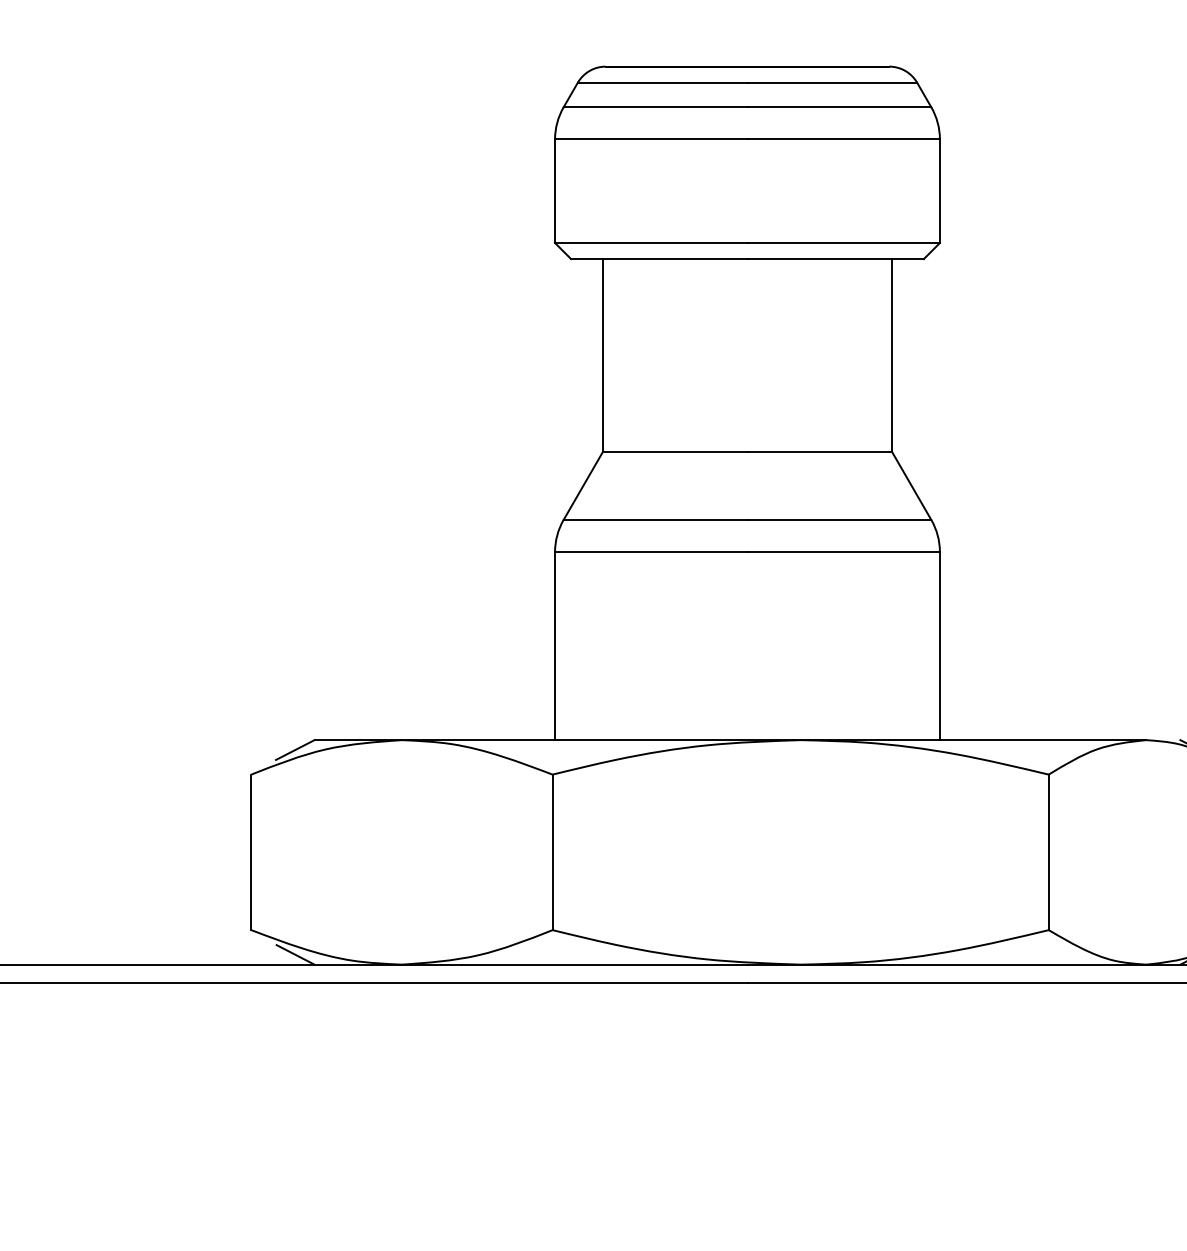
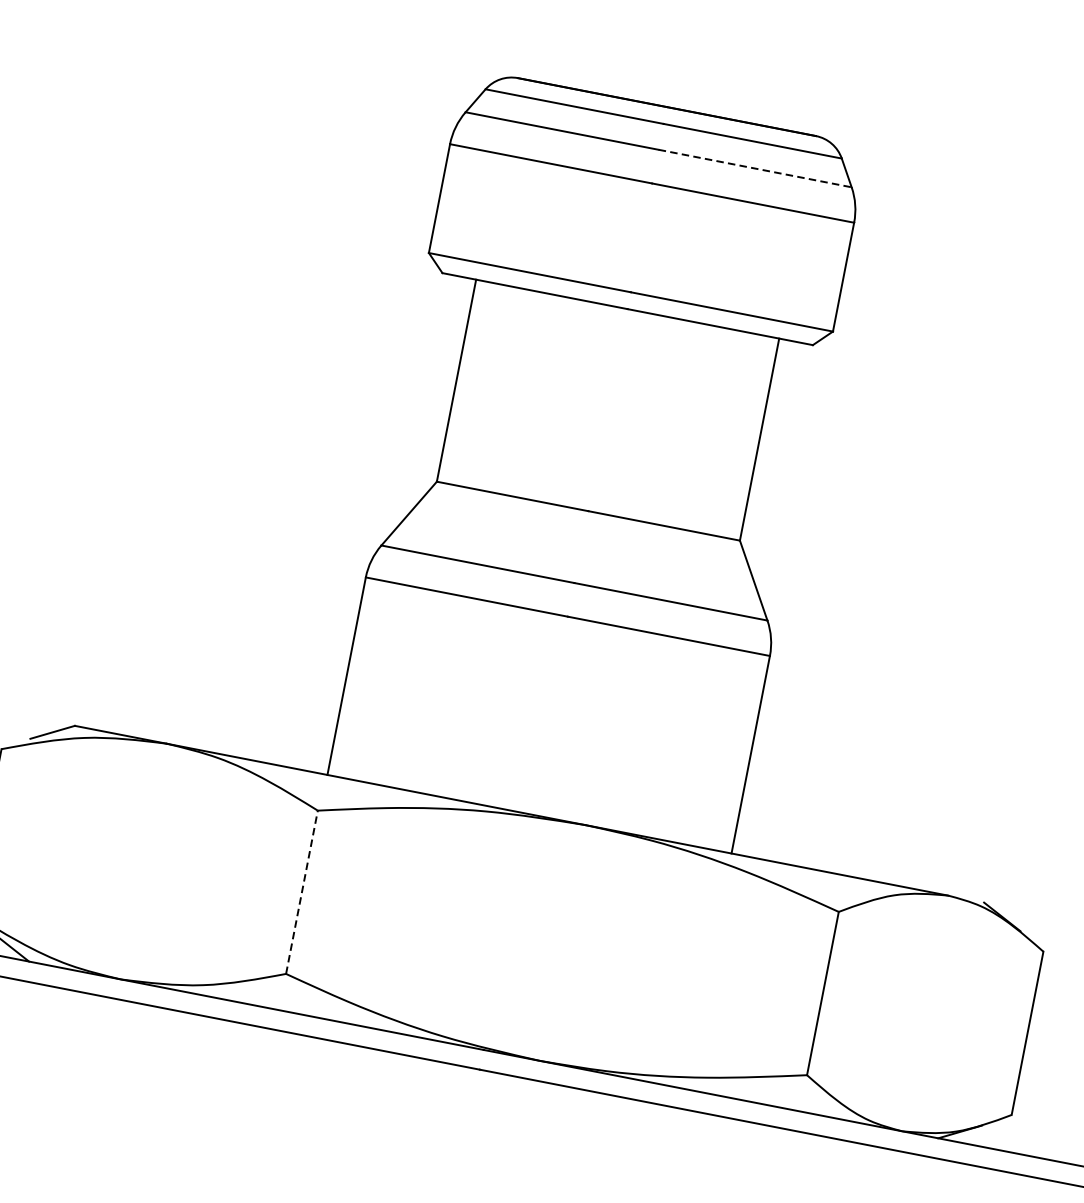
line: (839, 107) -> (755, 168), solid -> dashed
line: (552, 852) -> (301, 892), solid -> dashed

